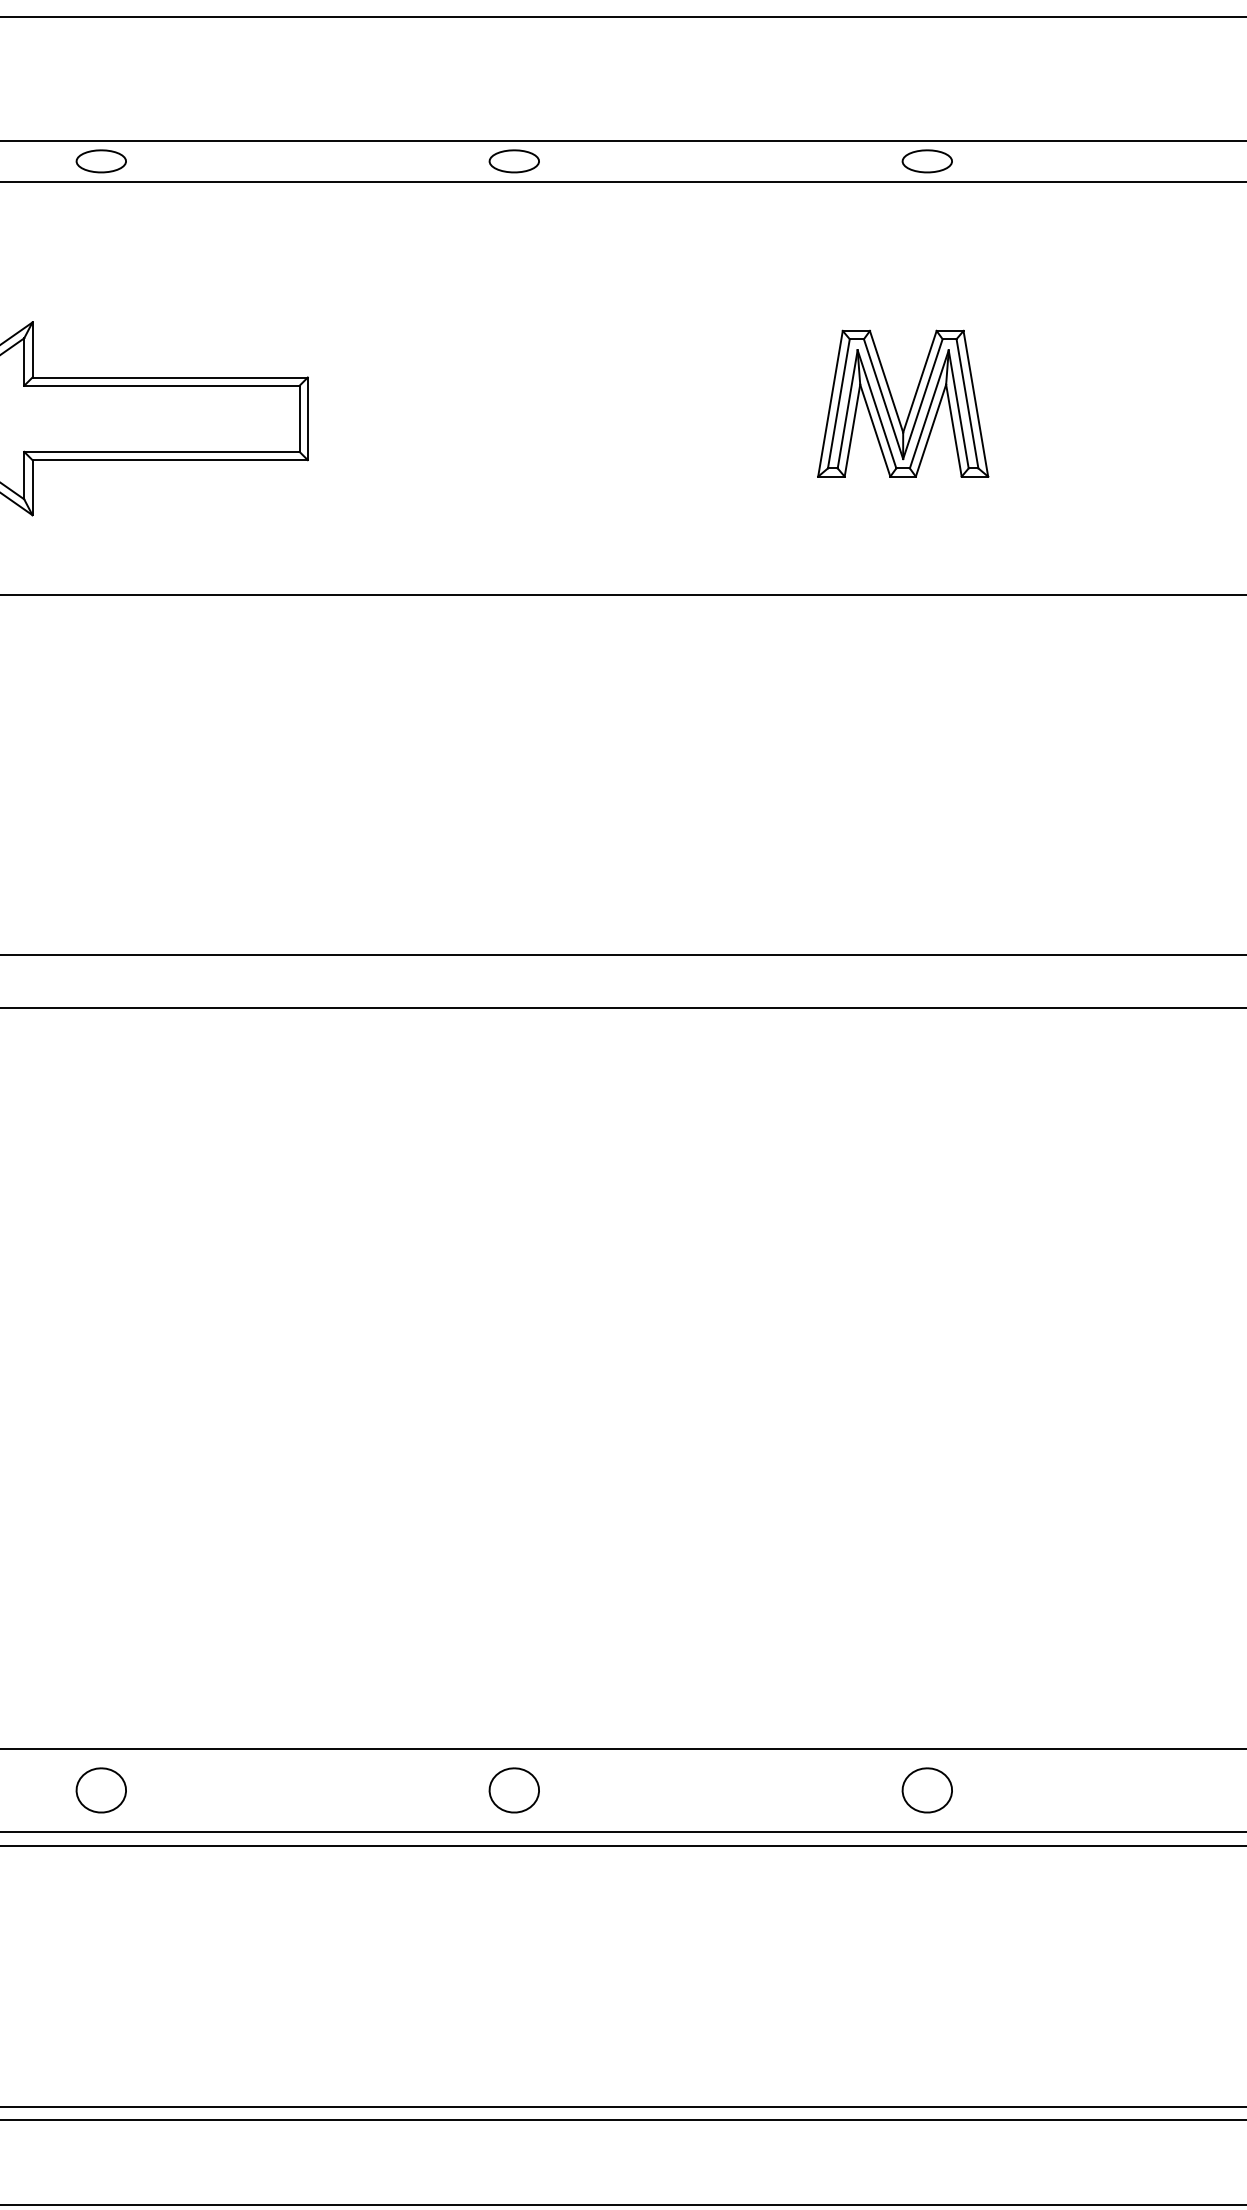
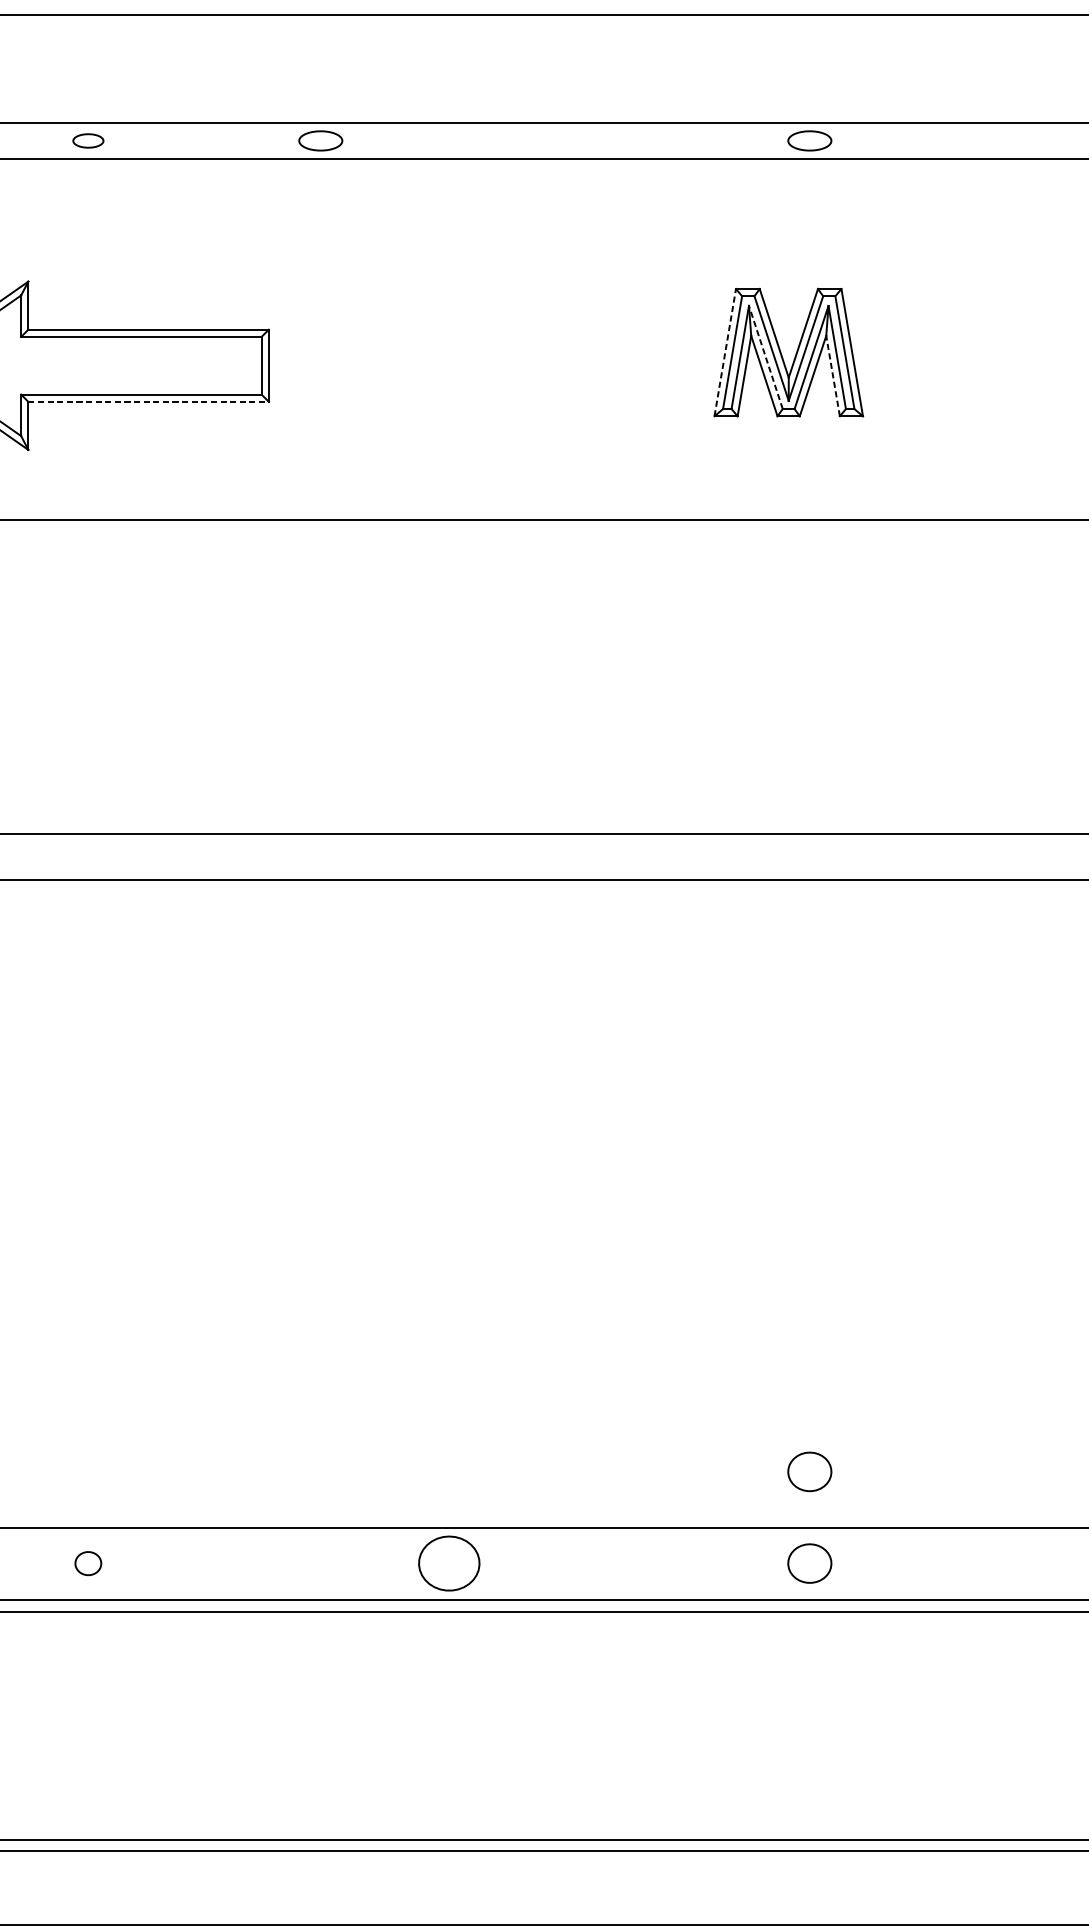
part: (100, 161) -> (87, 141), size x0.7
part: (513, 161) -> (320, 141), moved
line: (830, 403) -> (725, 352), solid -> dashed
line: (876, 408) -> (765, 356), solid -> dashed
line: (953, 430) -> (832, 375), solid -> dashed
line: (170, 460) -> (148, 402), solid -> dashed
part: (926, 1685) -> (809, 1471), added
part: (100, 1790) -> (87, 1563), size x0.6
part: (513, 1790) -> (448, 1563), size x1.4

